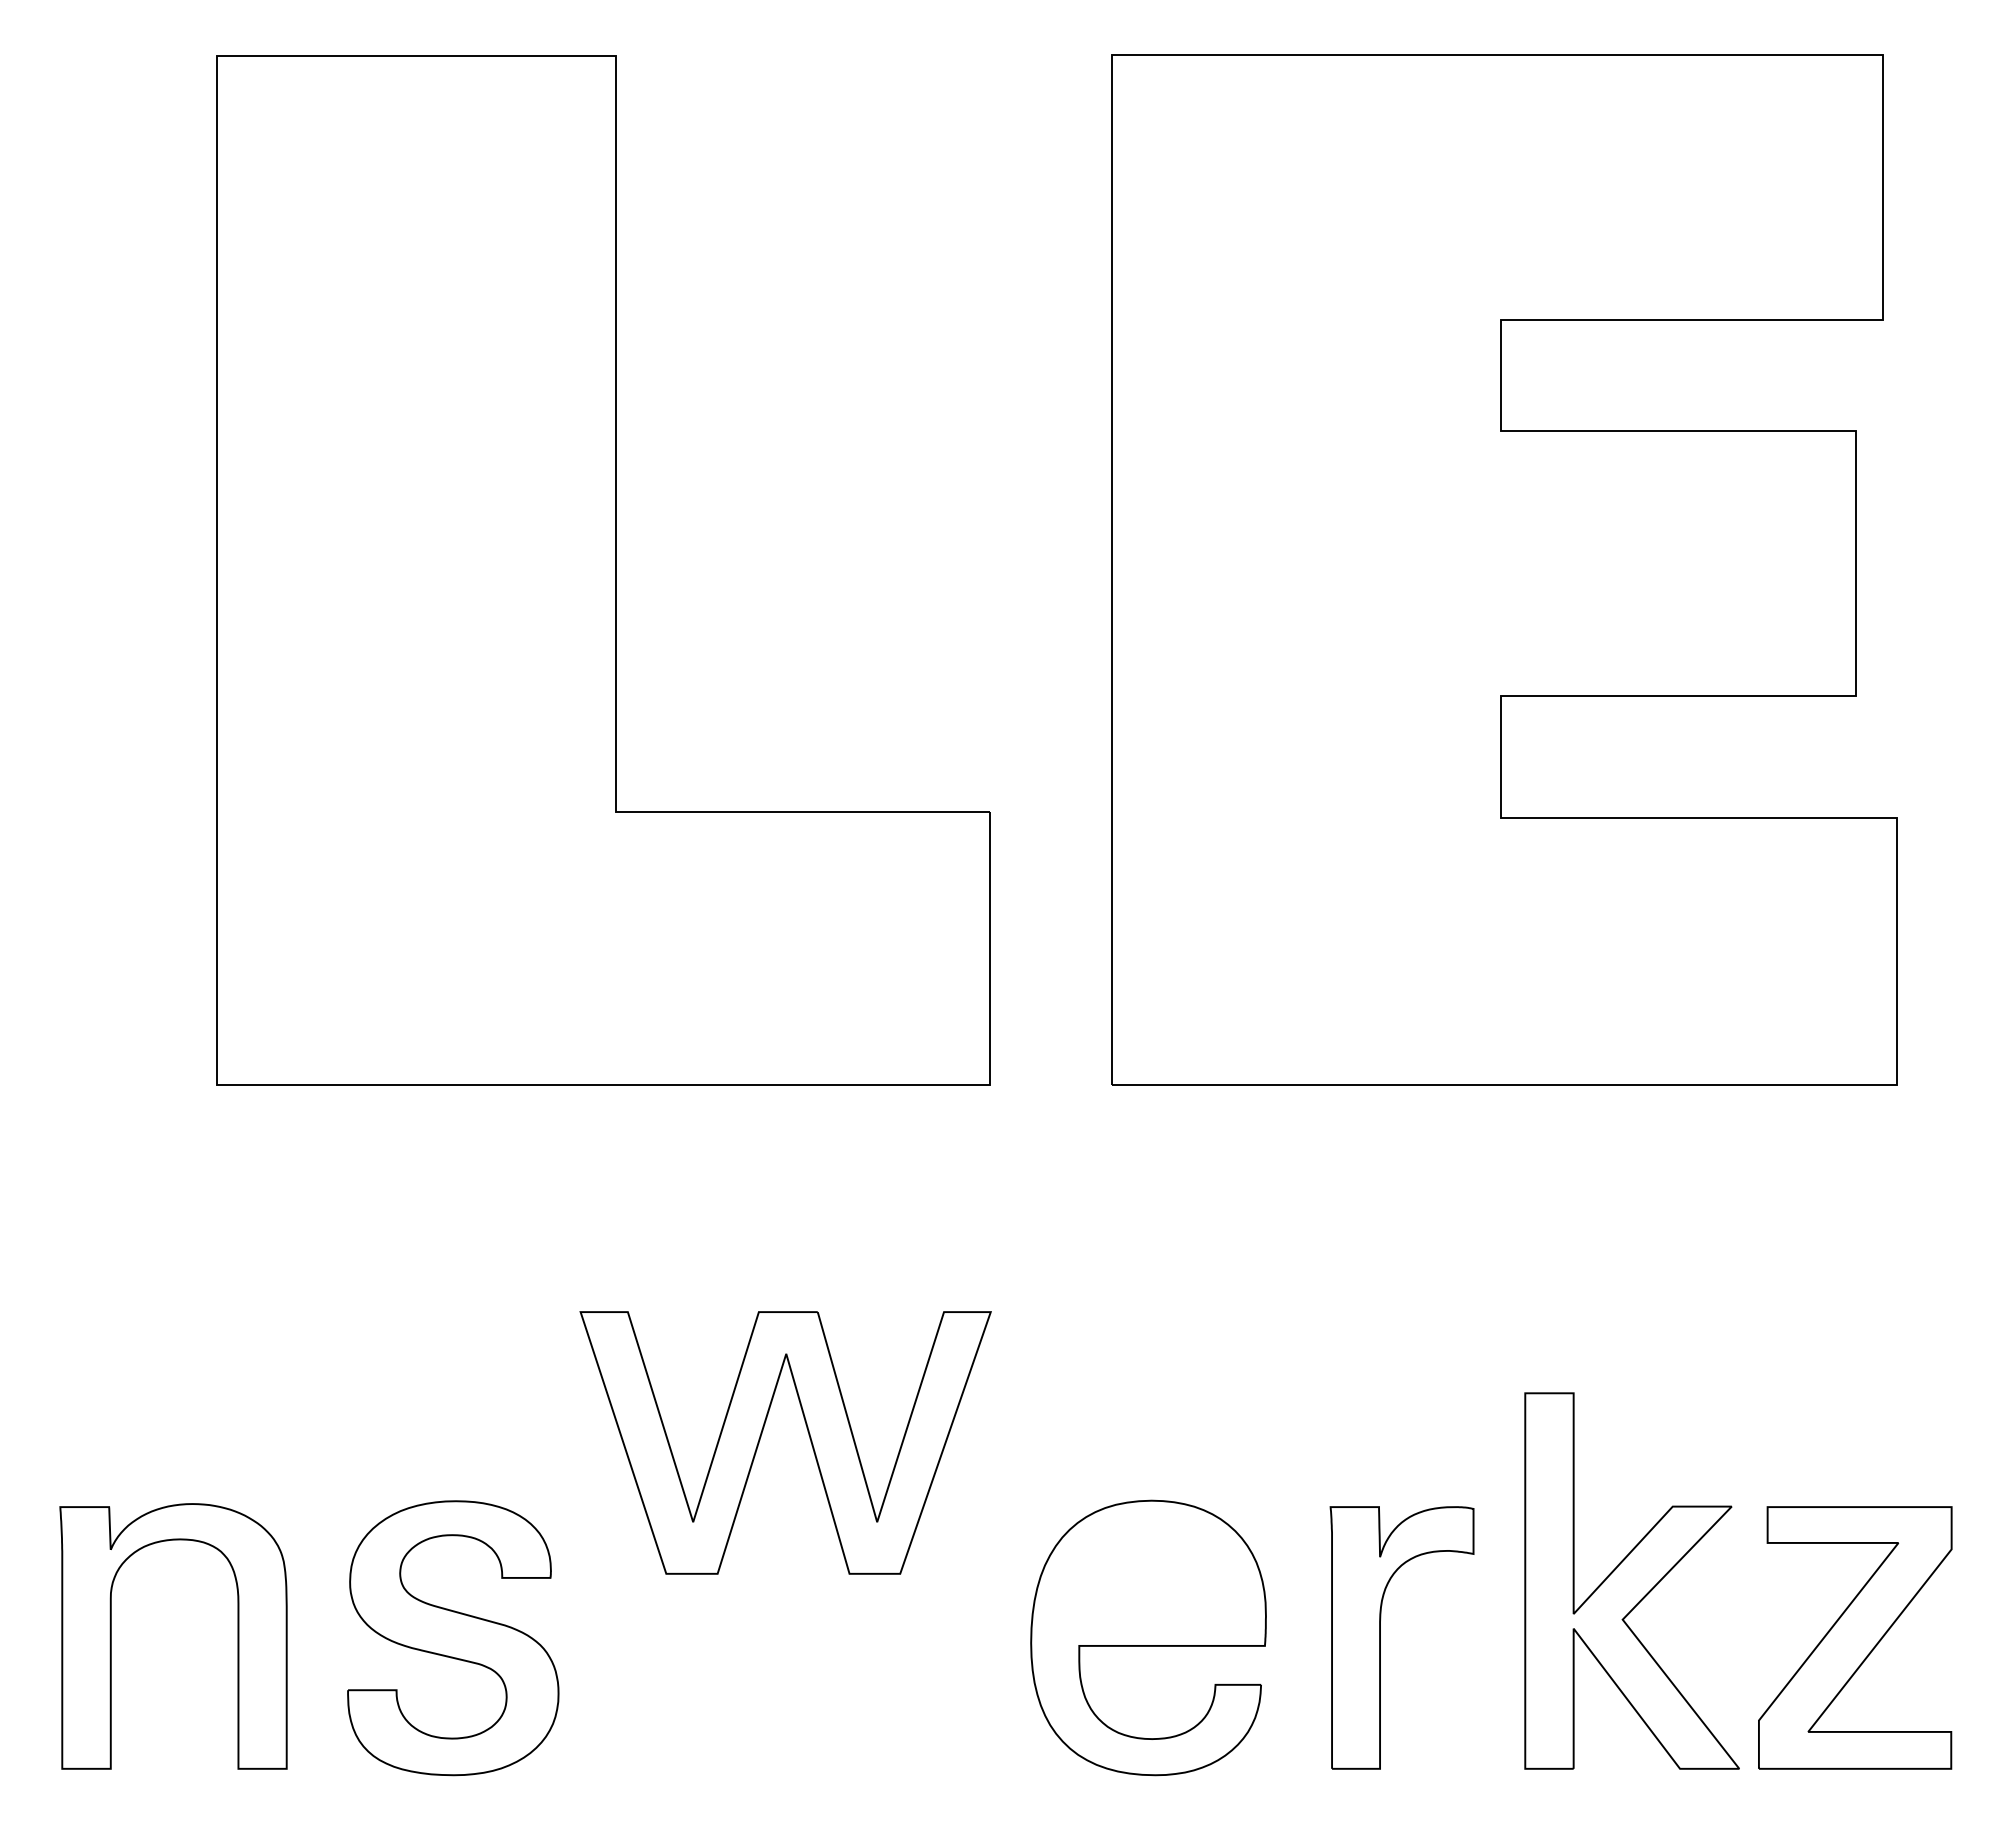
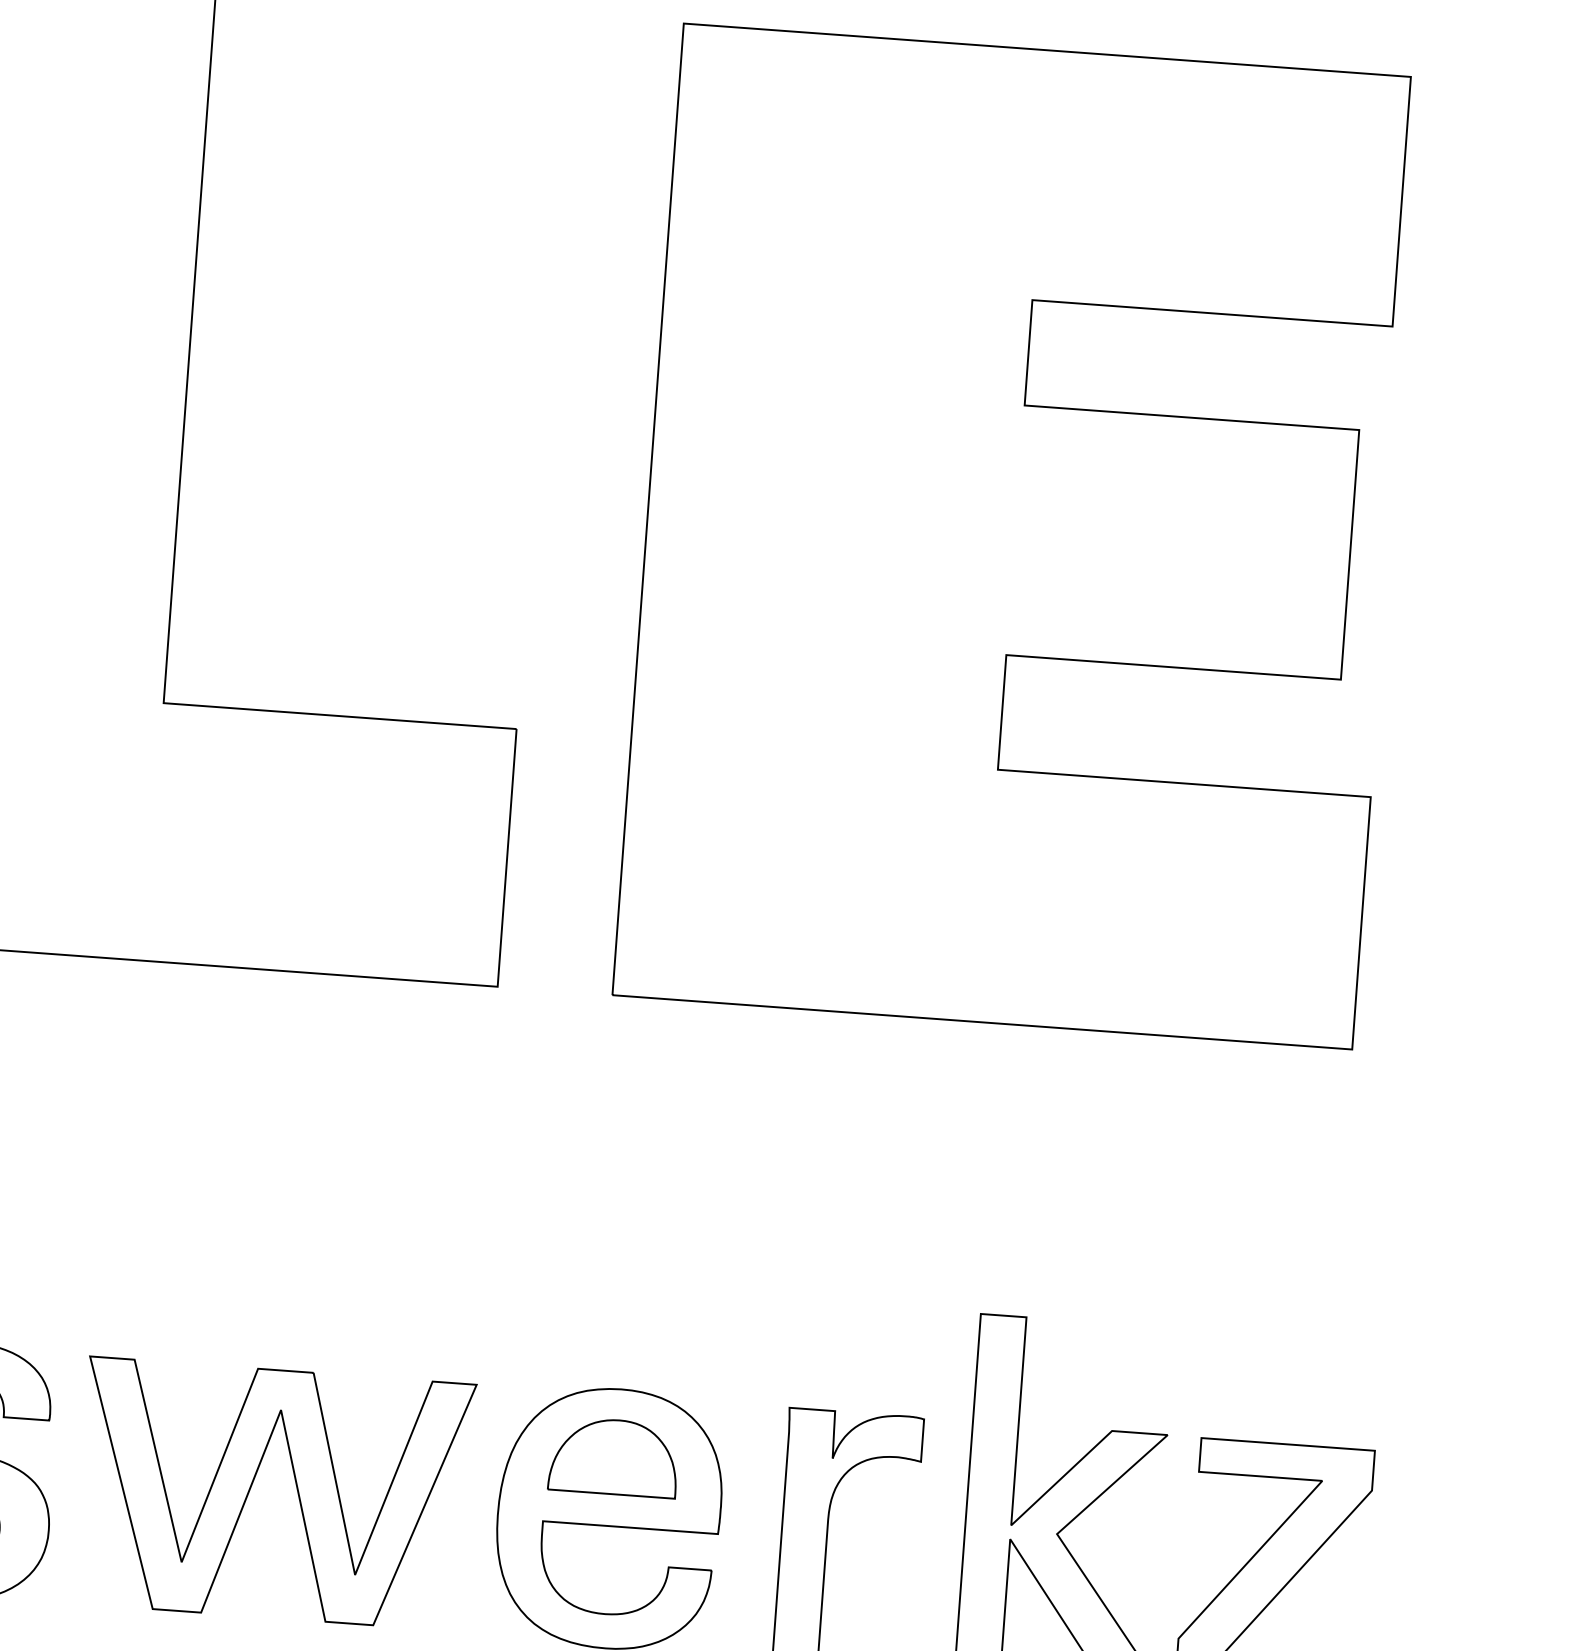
part: (808, 1435) -> (296, 1488), moved
part: (1149, 1572) -> (614, 1456), added

